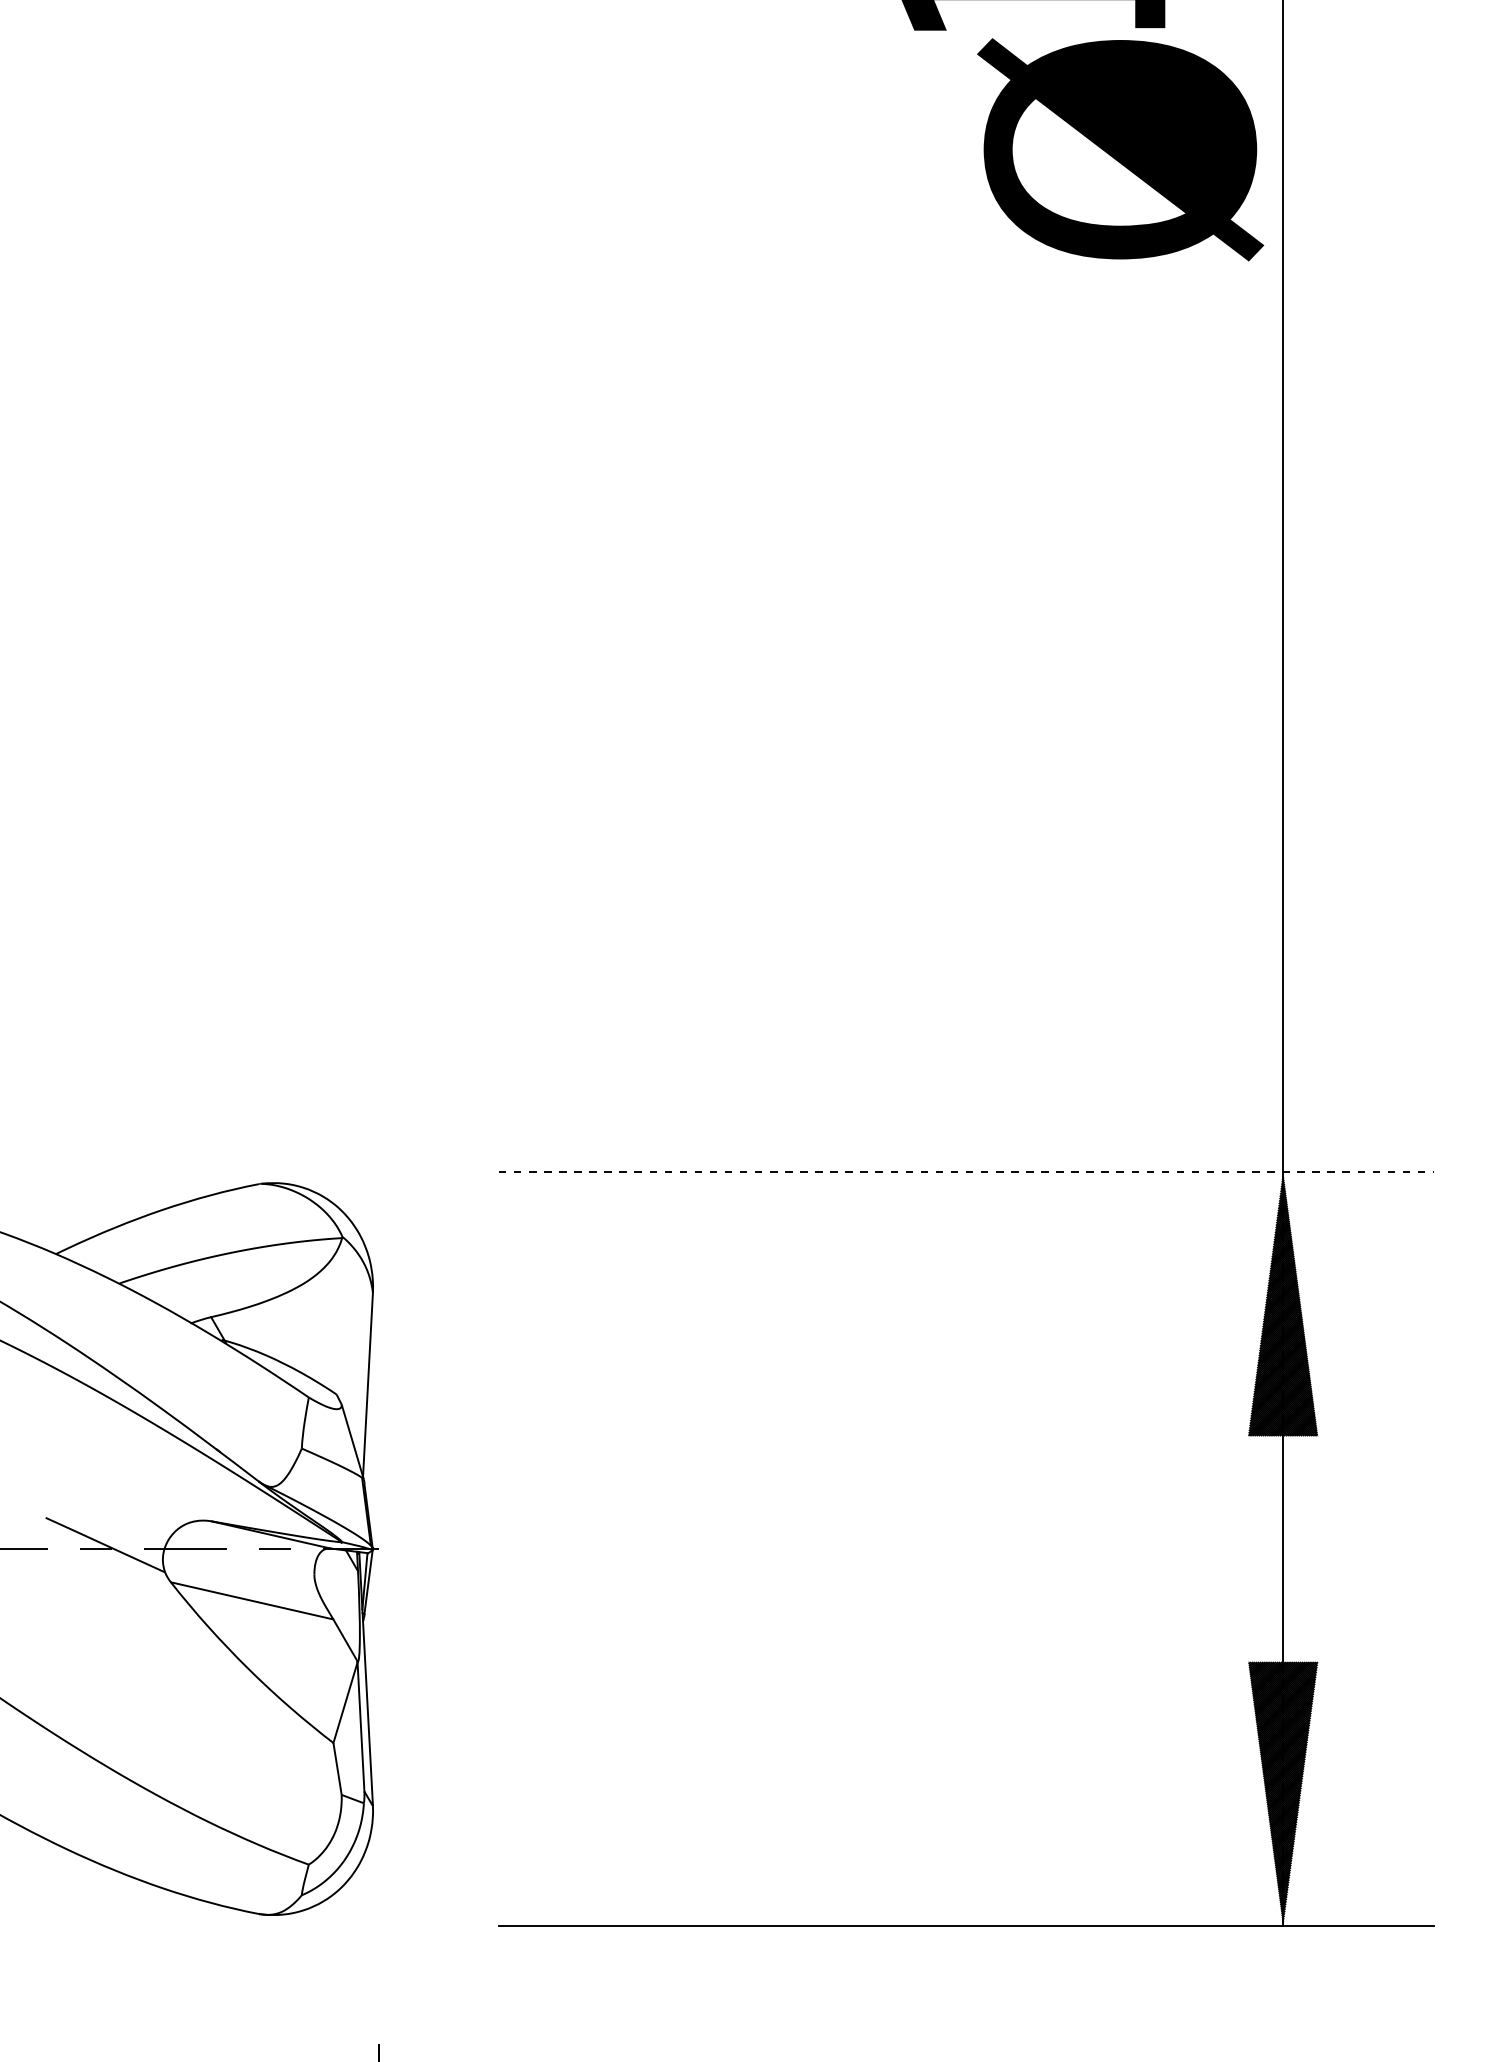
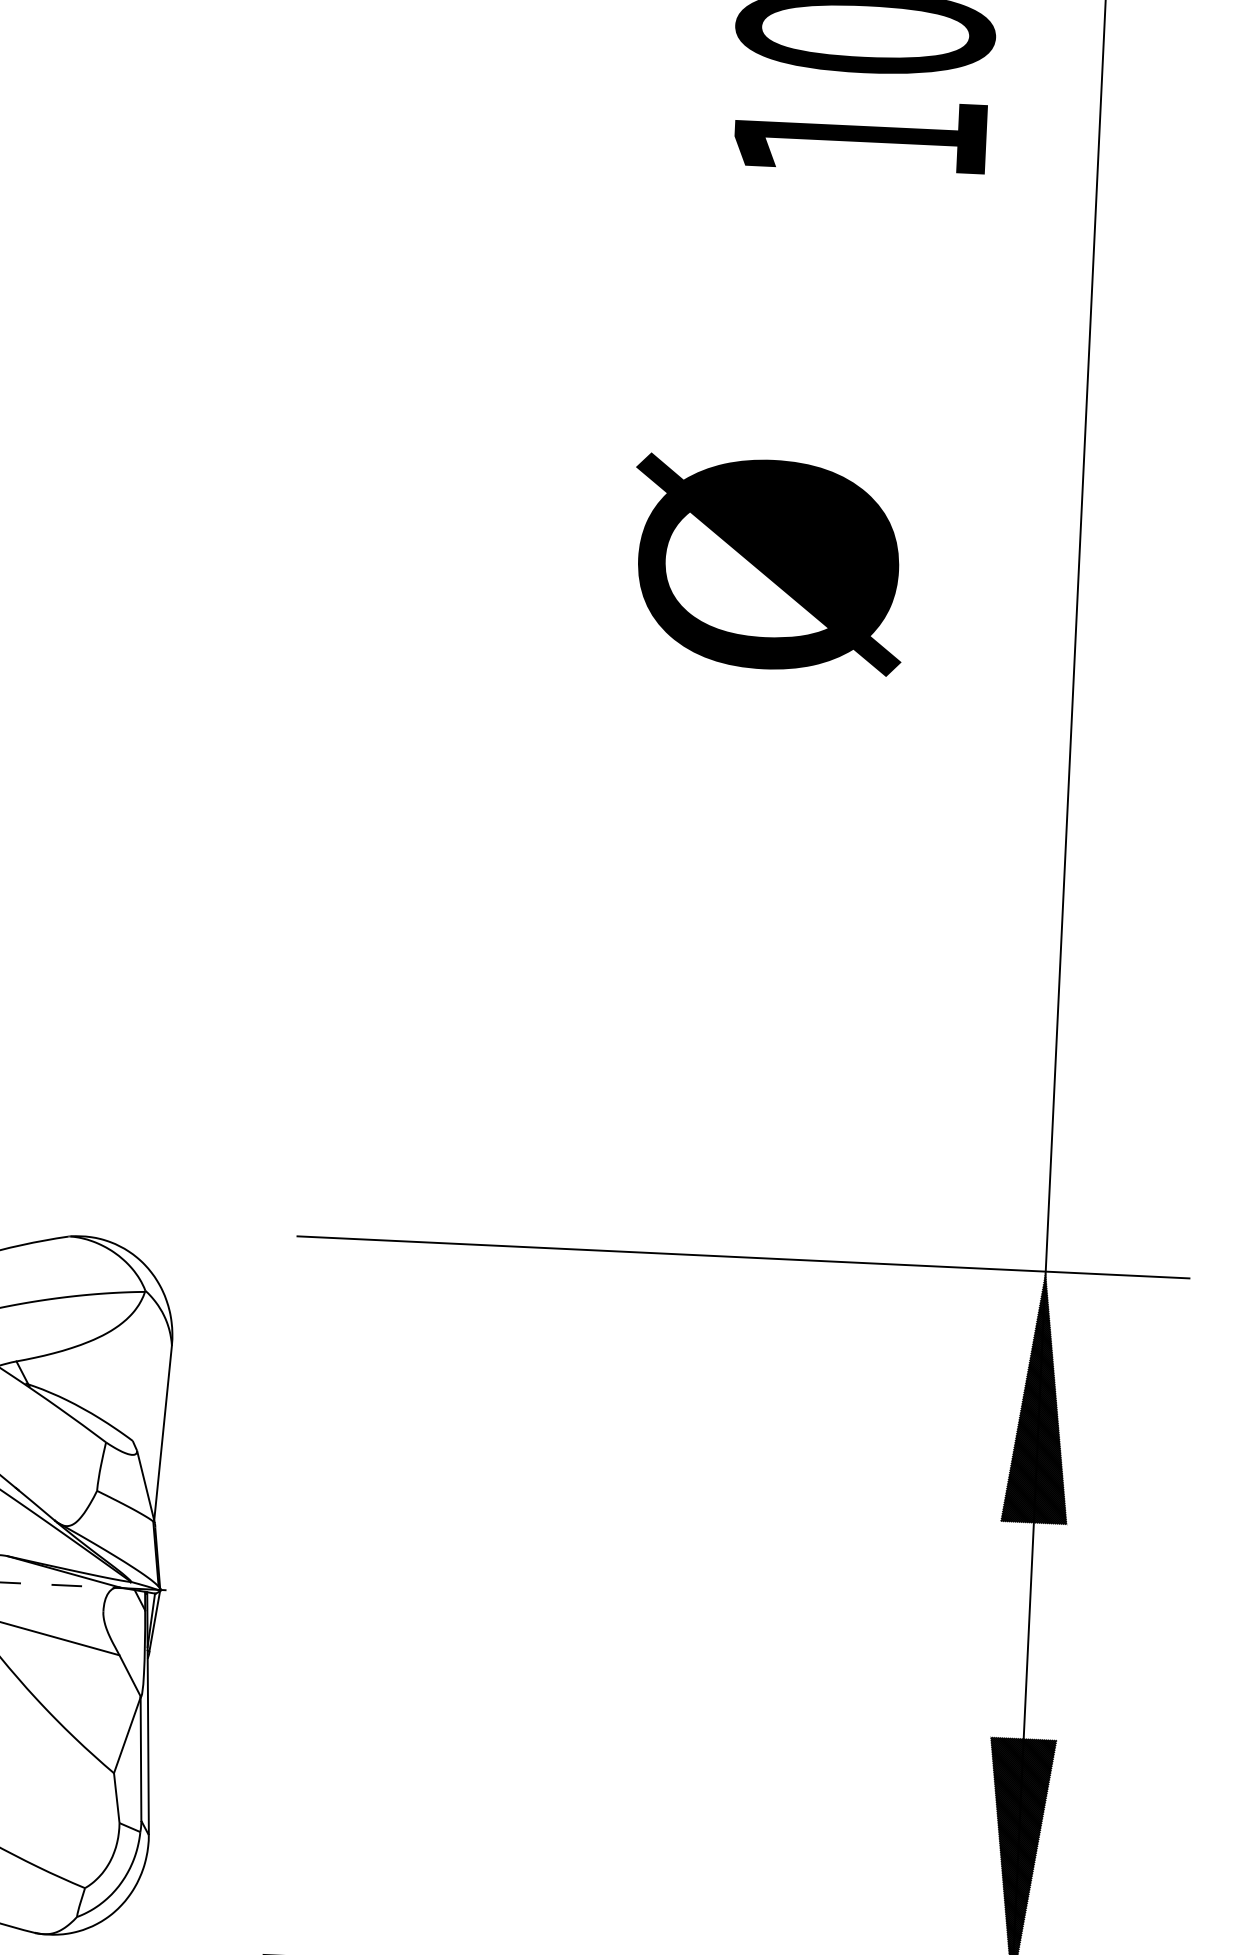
text: (1120, 149) -> (768, 564), moved
line: (966, 1172) -> (743, 1257), dashed -> solid

